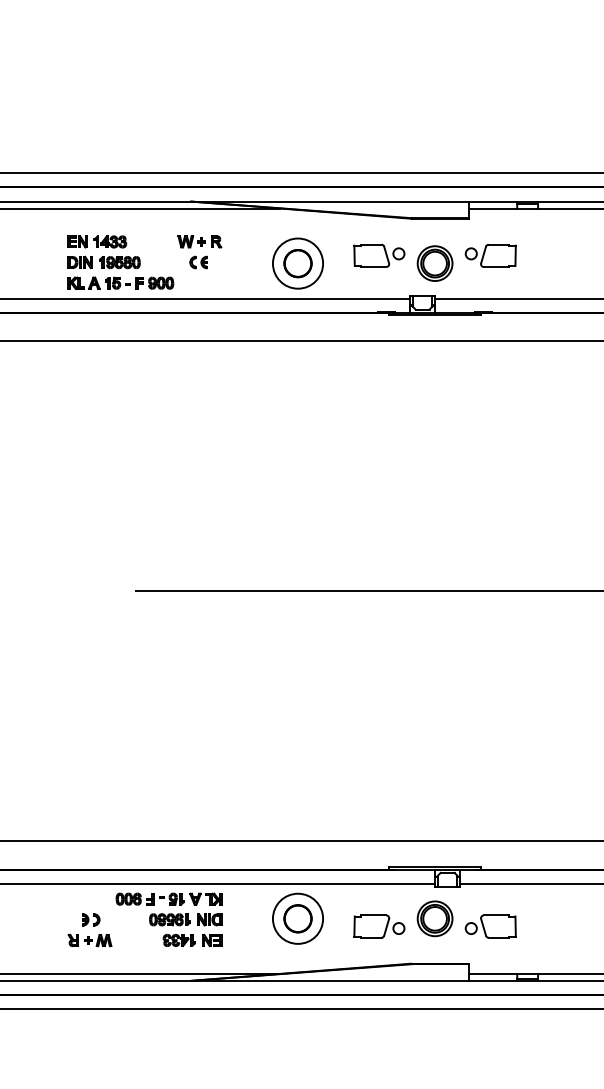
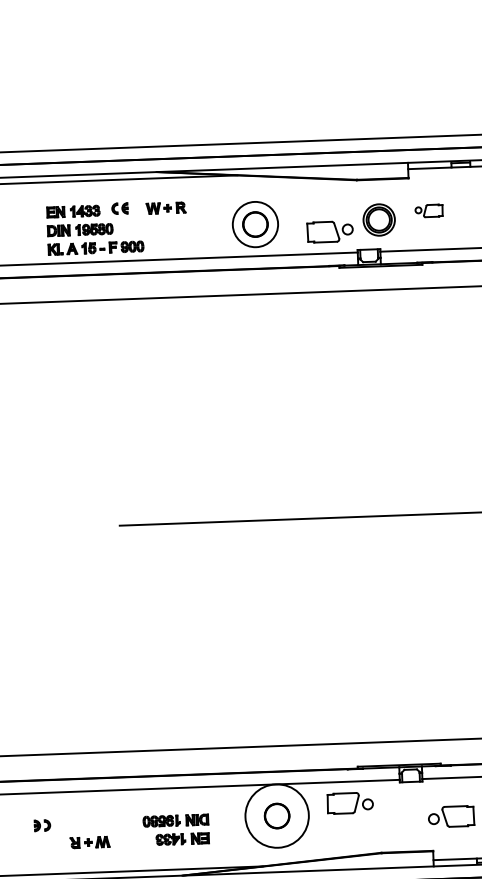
part: (379, 255) -> (330, 231), moved
part: (490, 255) -> (428, 210), size x0.6
part: (198, 262) -> (119, 208), moved
part: (168, 898) -> (159, 802), removed
circle: (297, 918) -> (276, 815), size x1.4
part: (434, 918) -> (400, 811), removed
part: (91, 919) -> (42, 825), moved
part: (379, 926) -> (350, 803), moved

